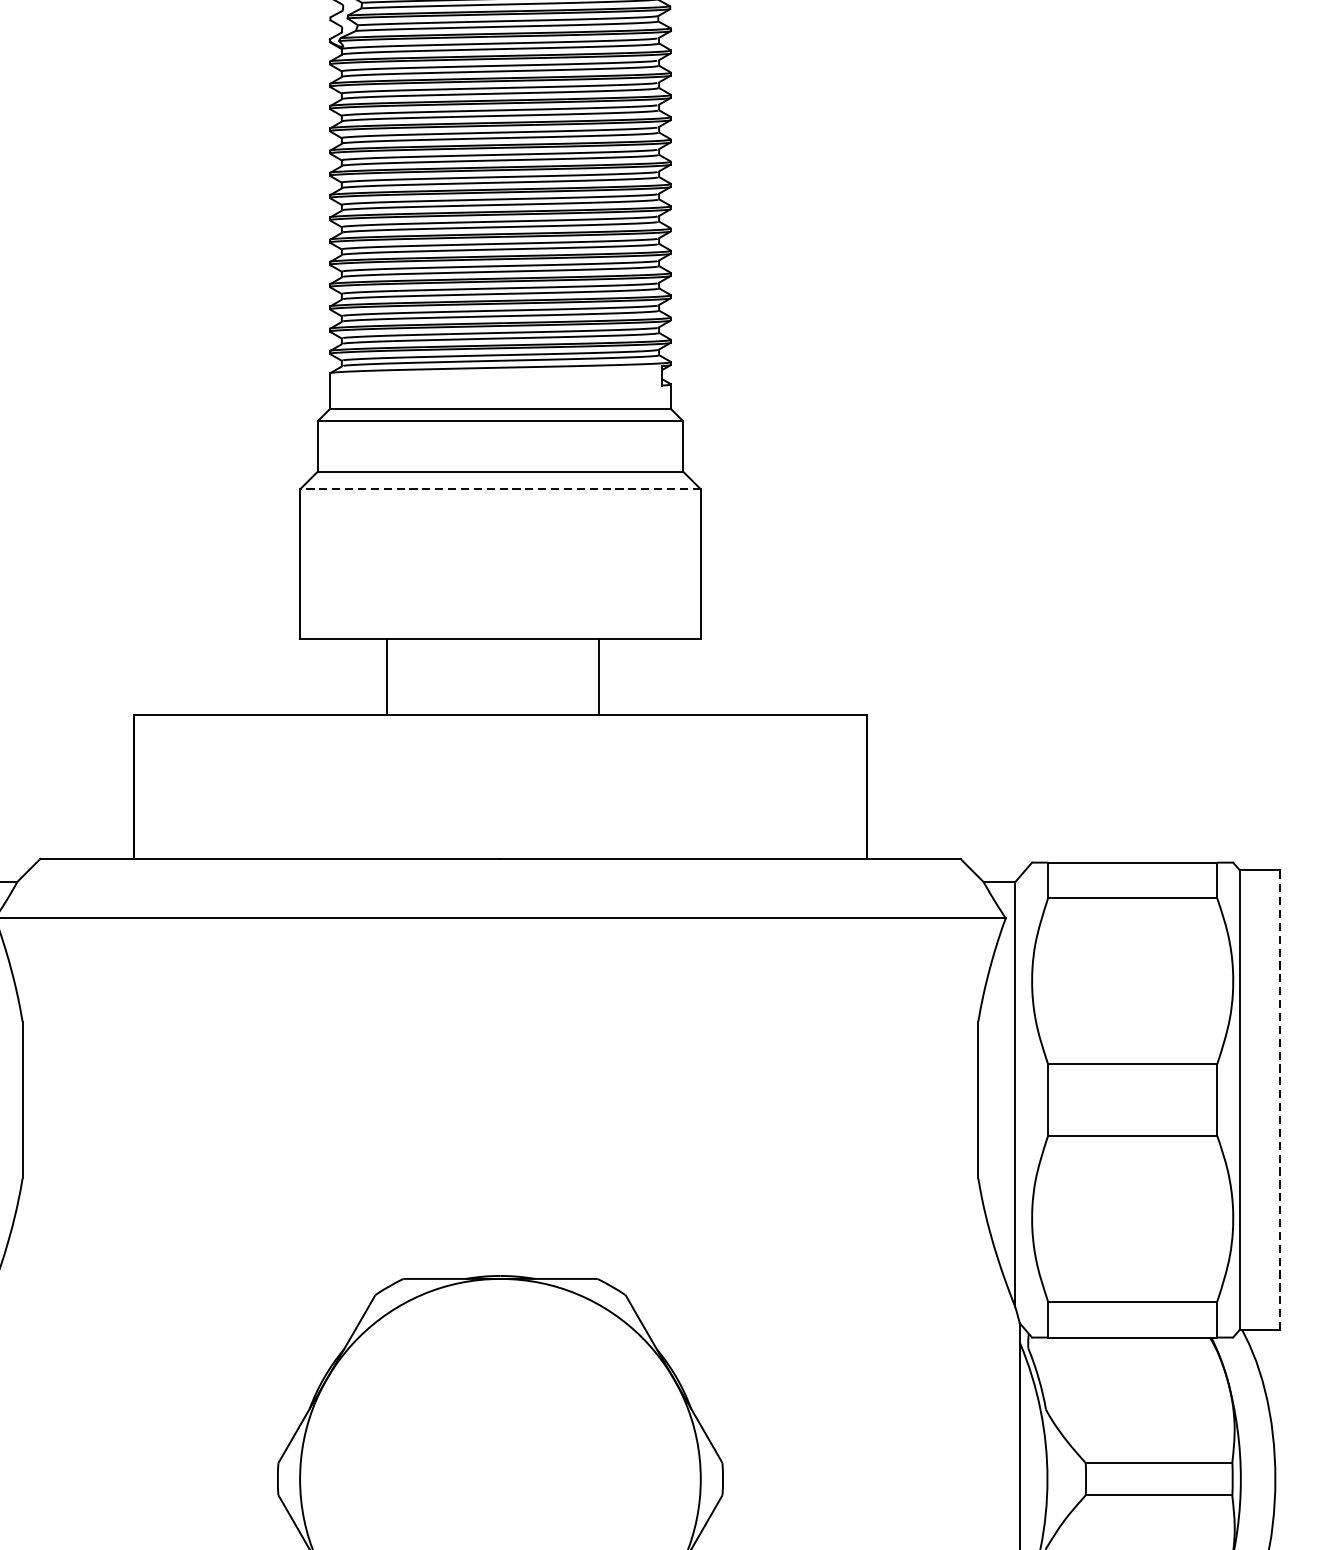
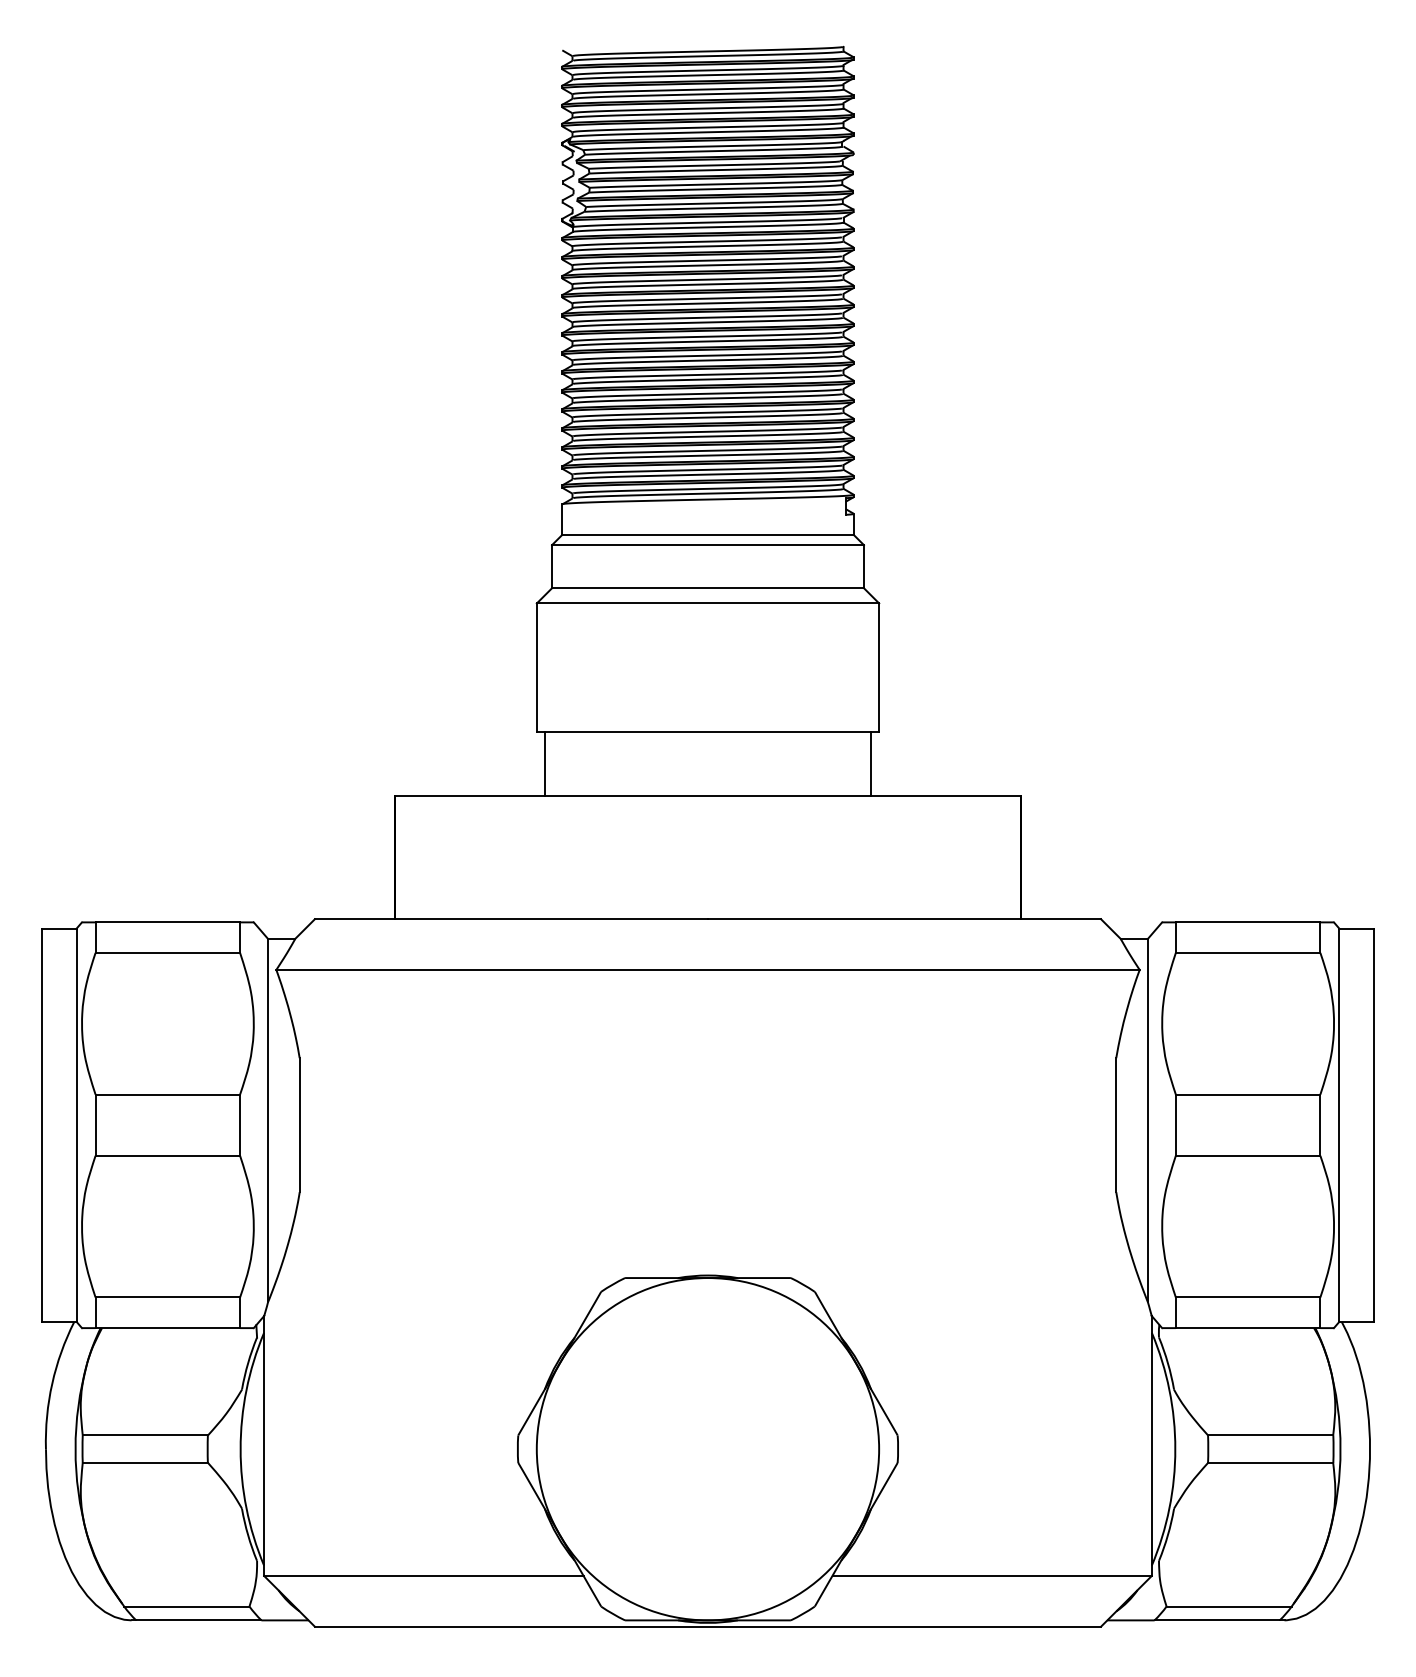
line: (499, 489) -> (707, 603), dashed -> solid
line: (387, 676) -> (545, 763), moved
line: (598, 676) -> (870, 763), moved
line: (1279, 1100) -> (1373, 1125), dashed -> solid

